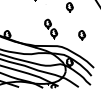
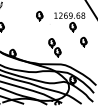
part: (81, 34) -> (83, 41), moved

